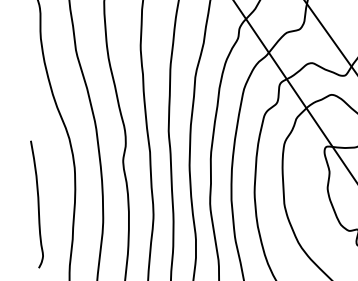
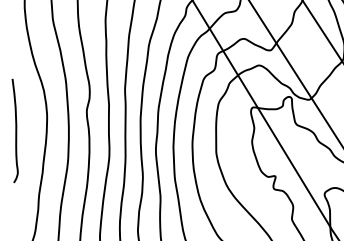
curve: (37, 203) -> (15, 130), moved

